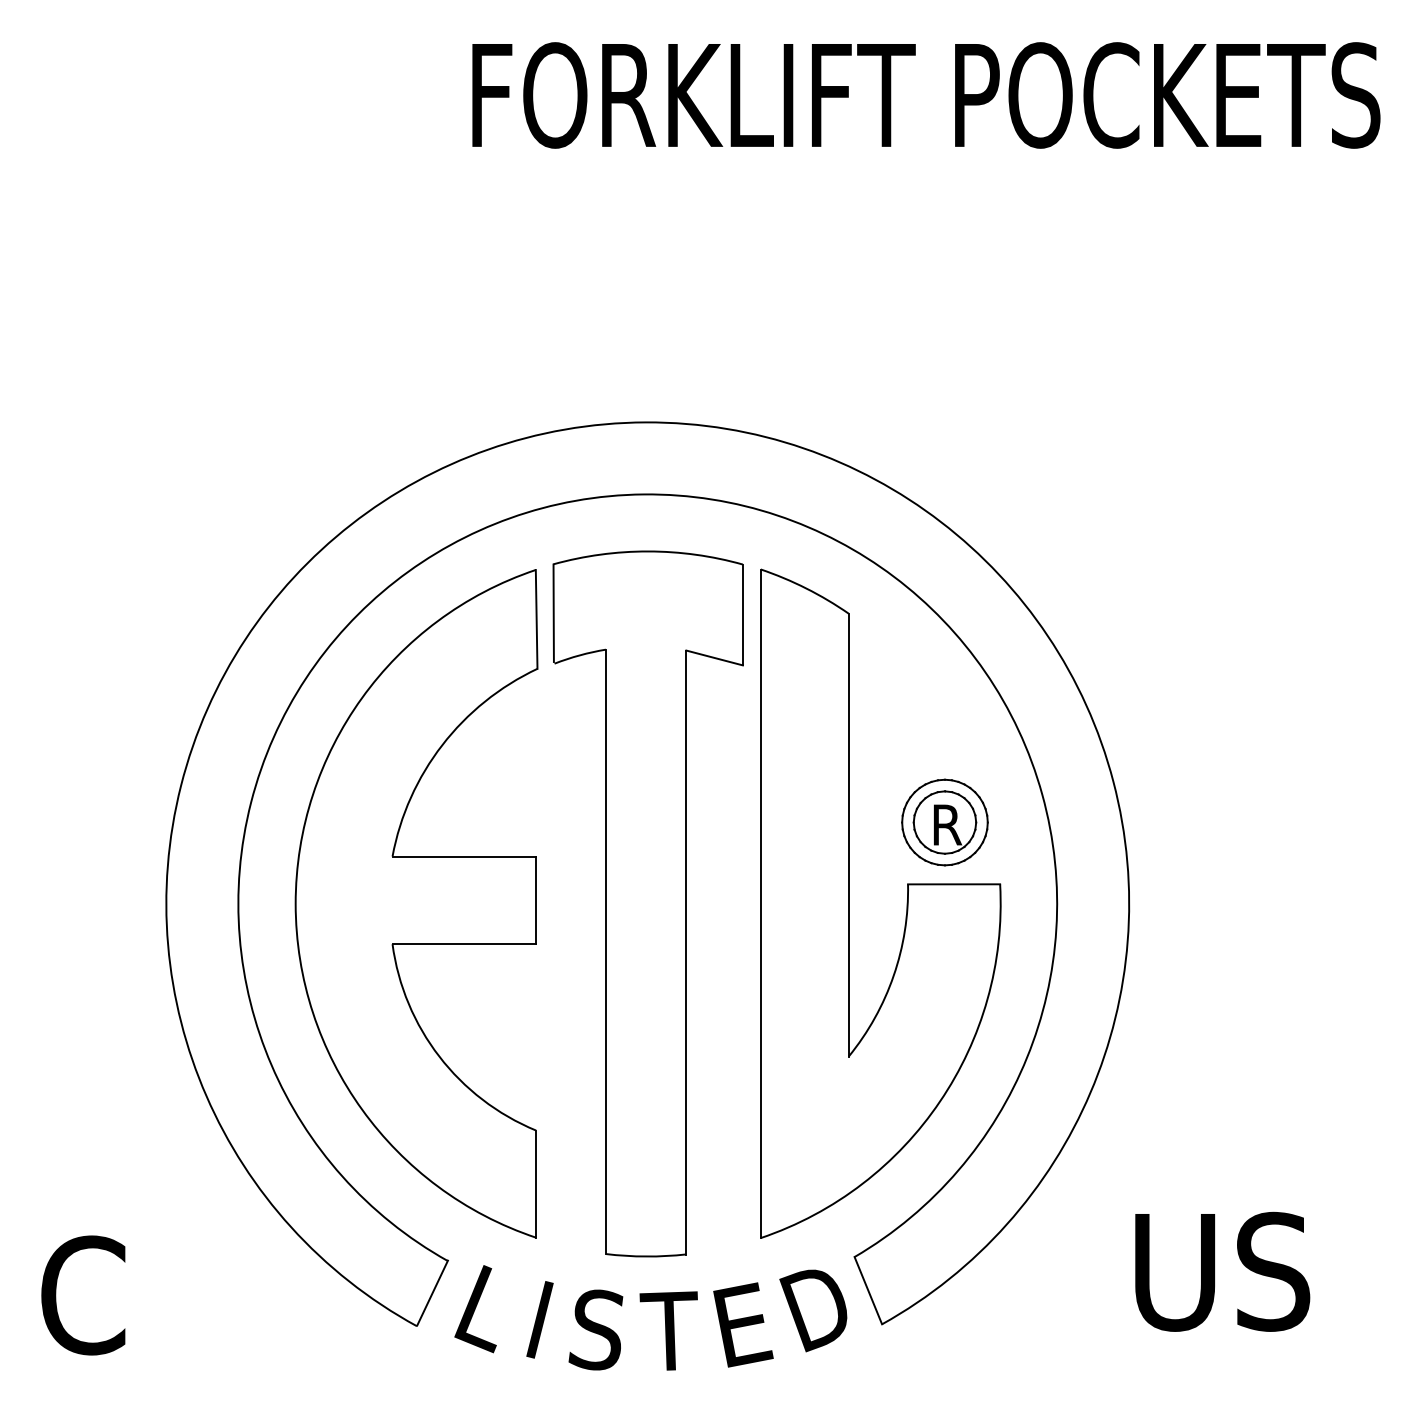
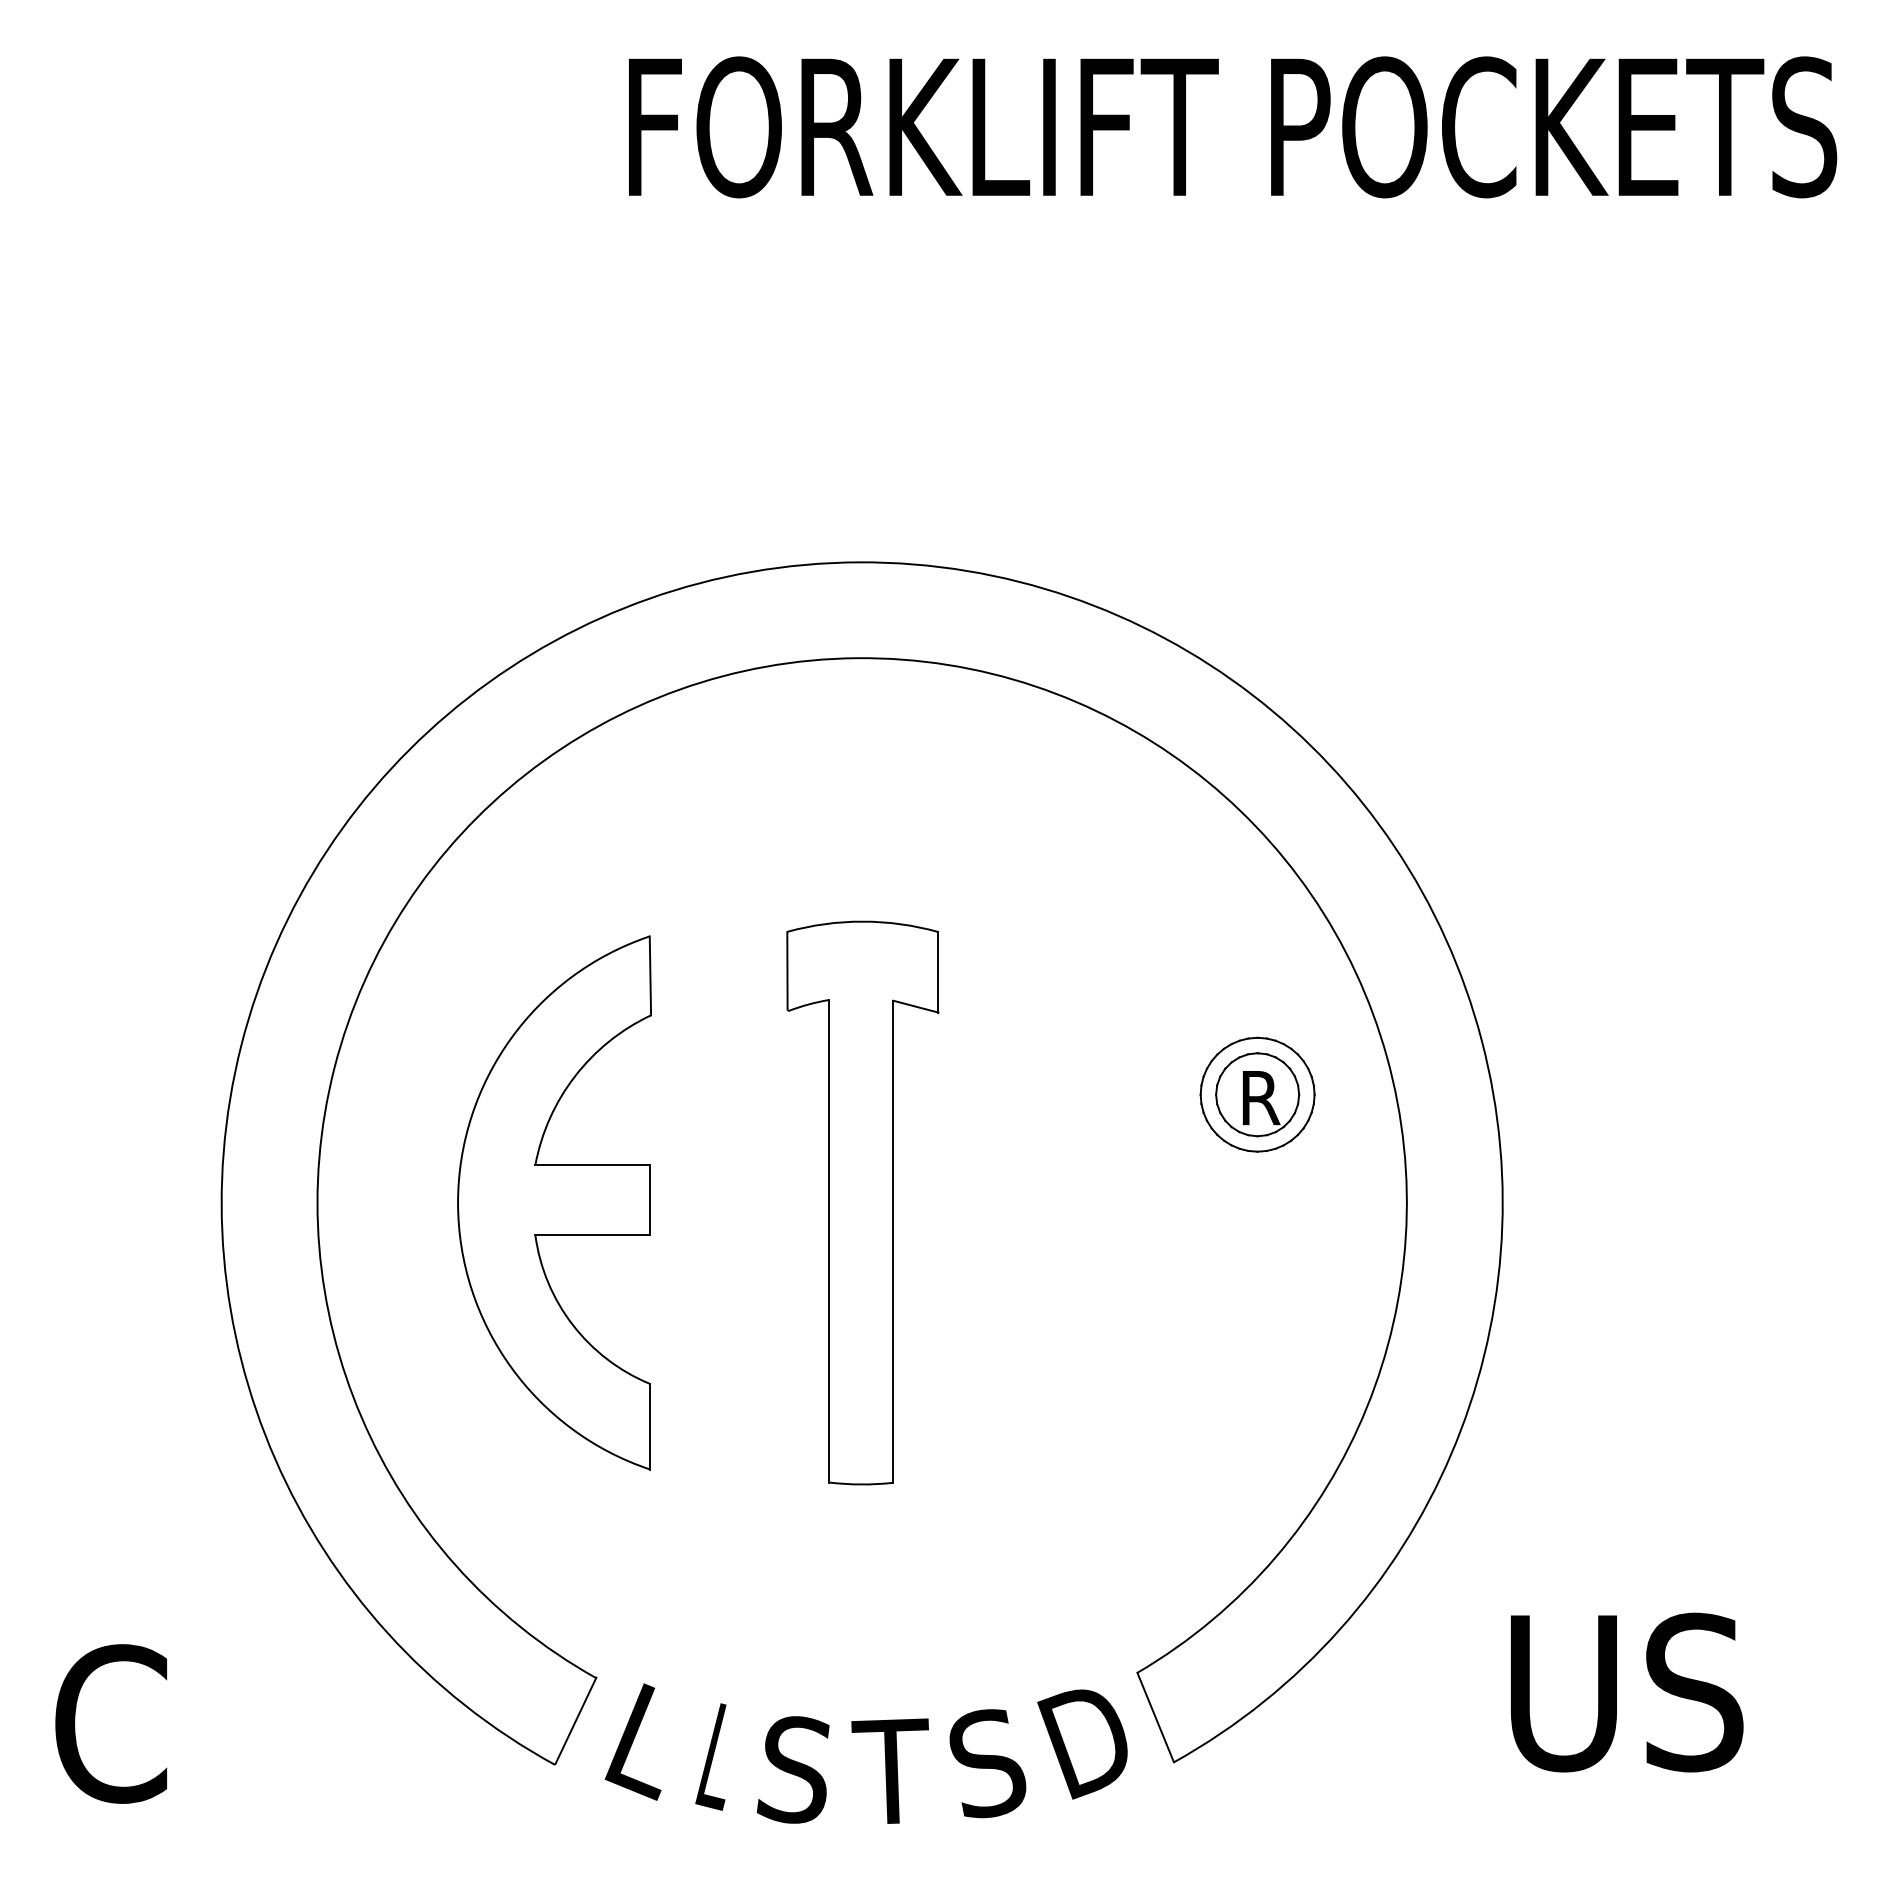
part: (416, 903) -> (554, 1202), size x0.6
part: (647, 903) -> (862, 1202), size x0.6
part: (906, 906) -> (1206, 1206), removed
text: (538, 1319) -> (716, 1756), I -> L
text: (743, 1324) -> (989, 1762), E -> S

